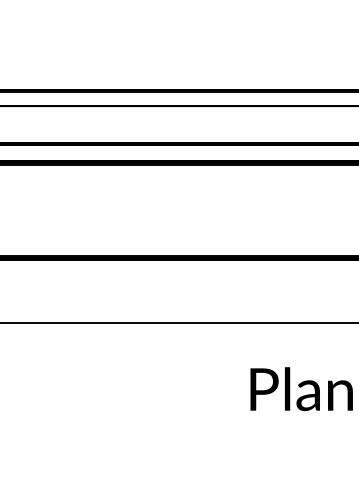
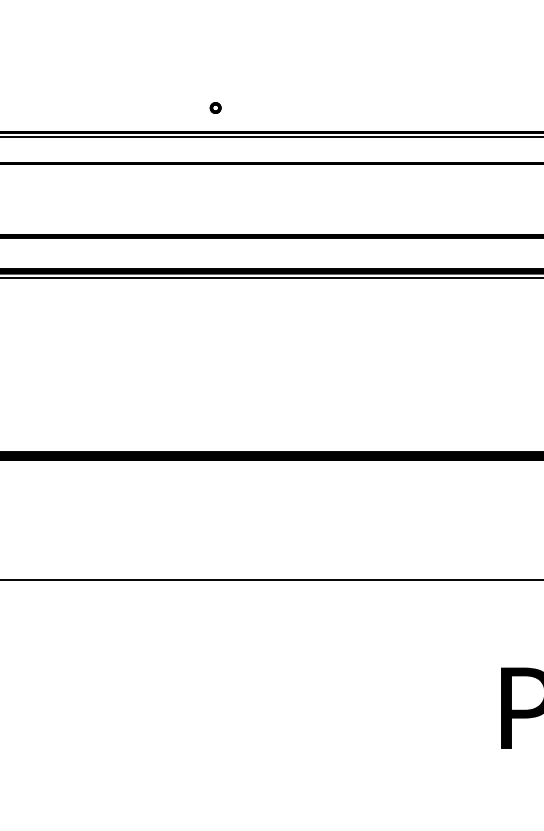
part: (101, 76) -> (214, 106), added

